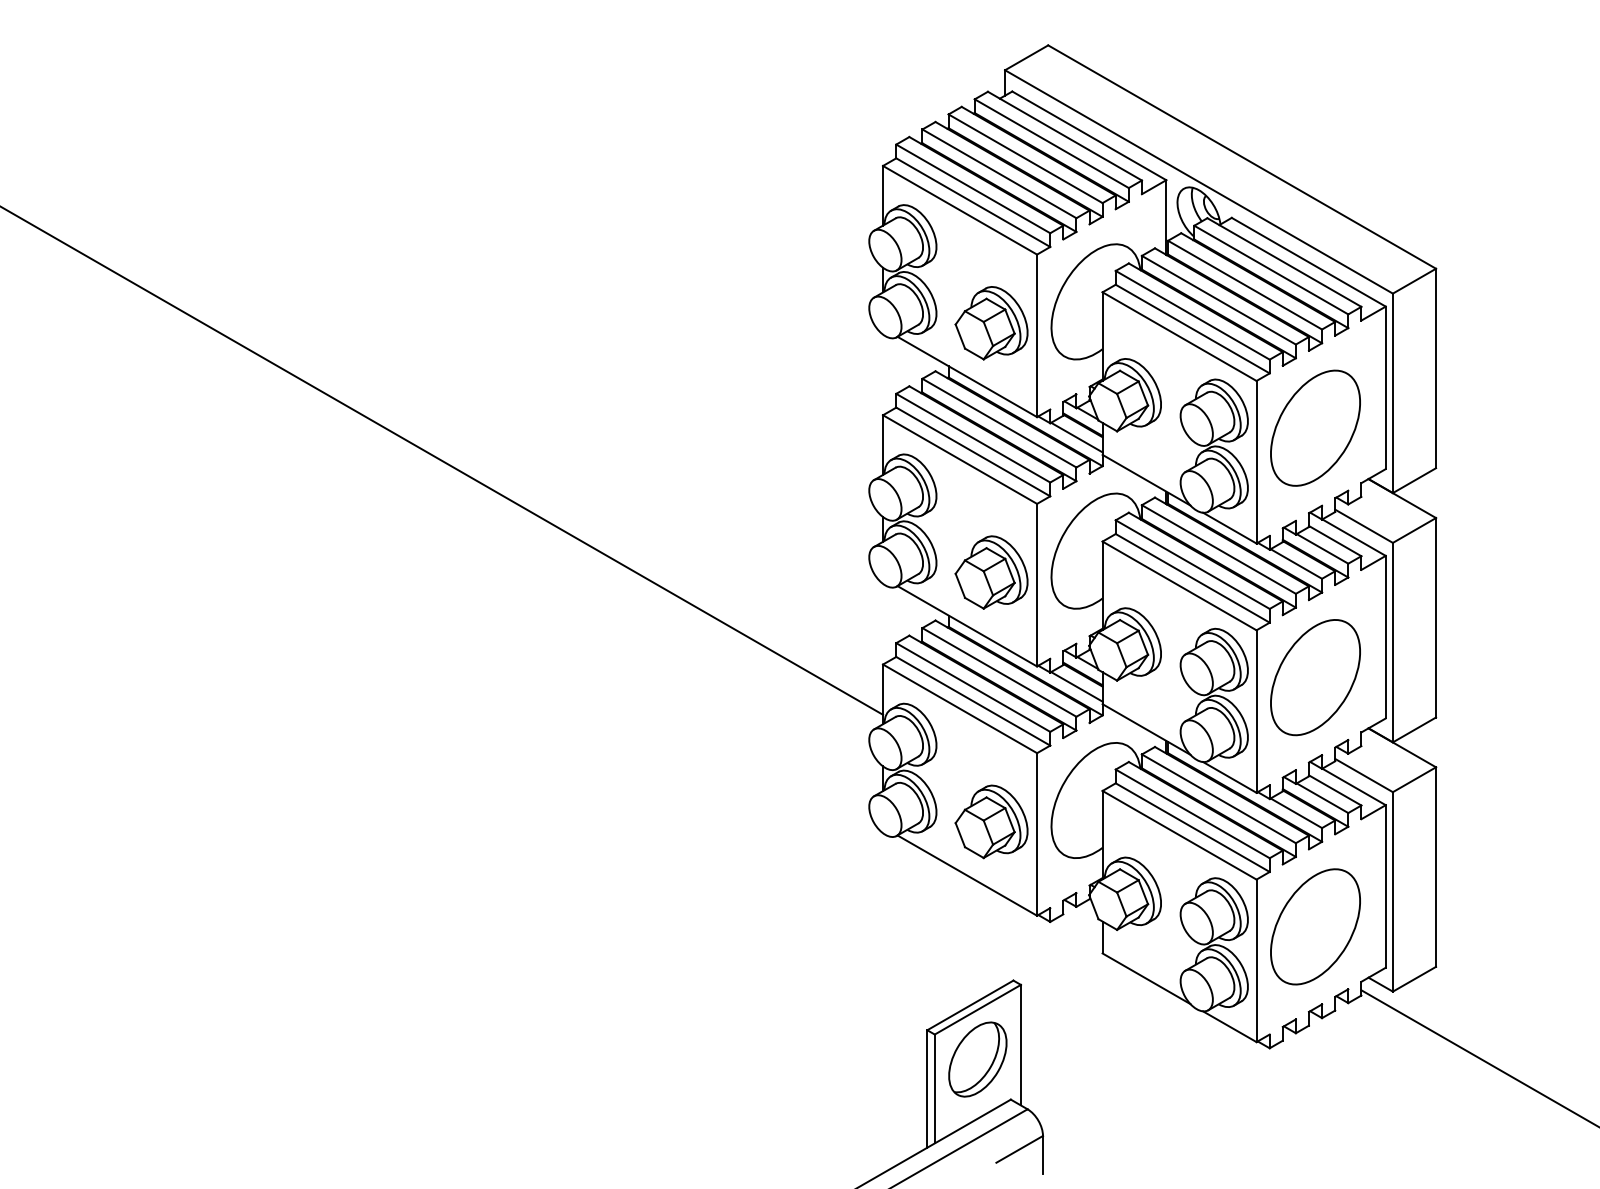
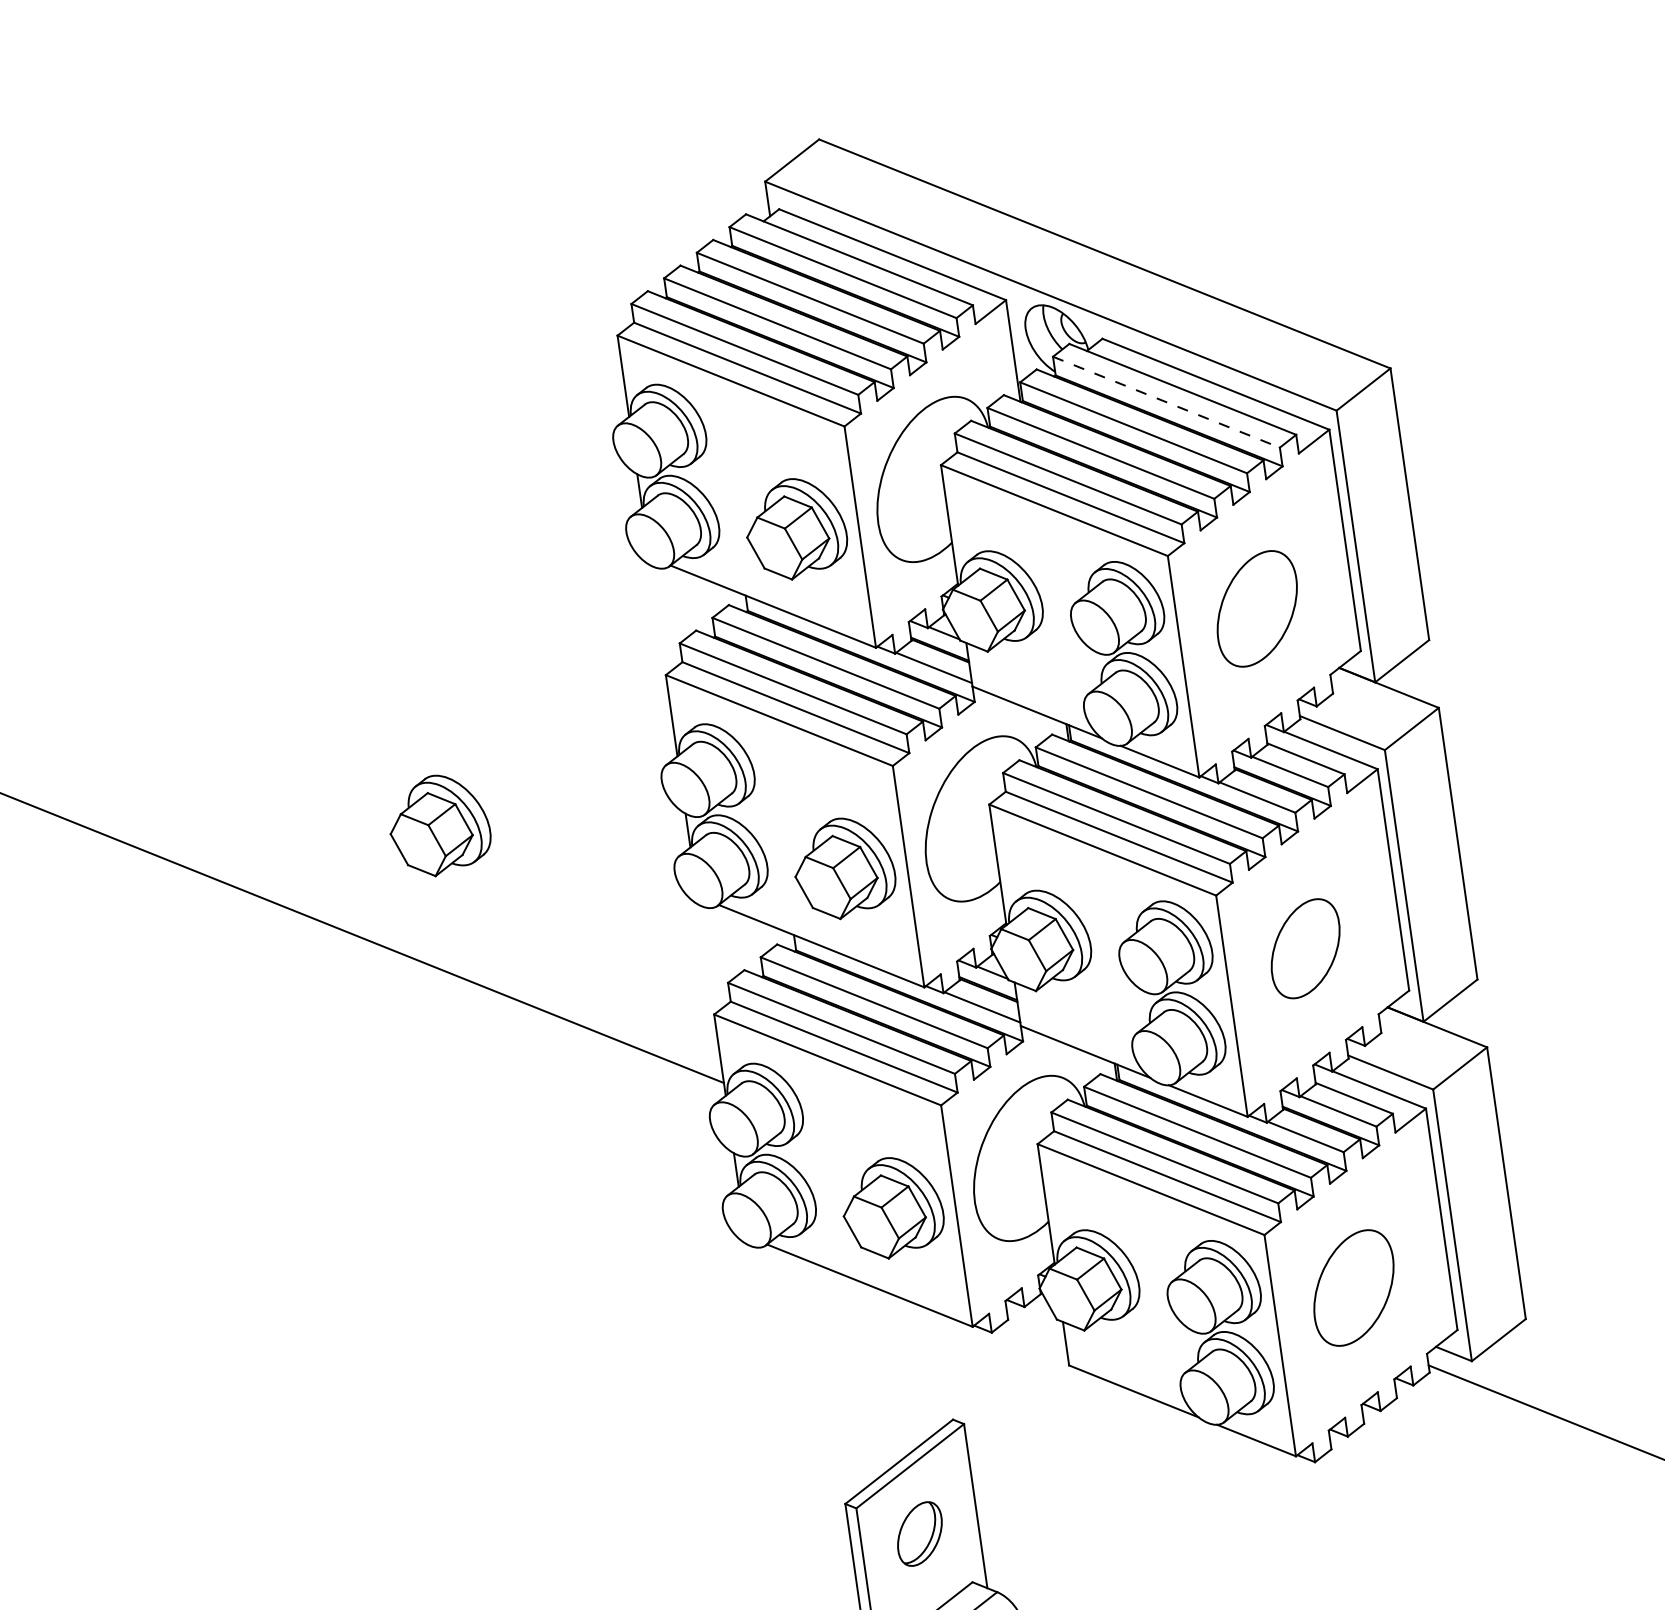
line: (1271, 270) -> (1166, 402), solid -> dashed
part: (1315, 427) -> (1257, 607), size x0.7
part: (704, 500) -> (439, 825), added
part: (1315, 677) -> (1305, 948), size x0.6
part: (1315, 926) -> (1353, 1287), size x0.7
part: (977, 1059) -> (919, 1534), size x0.6

